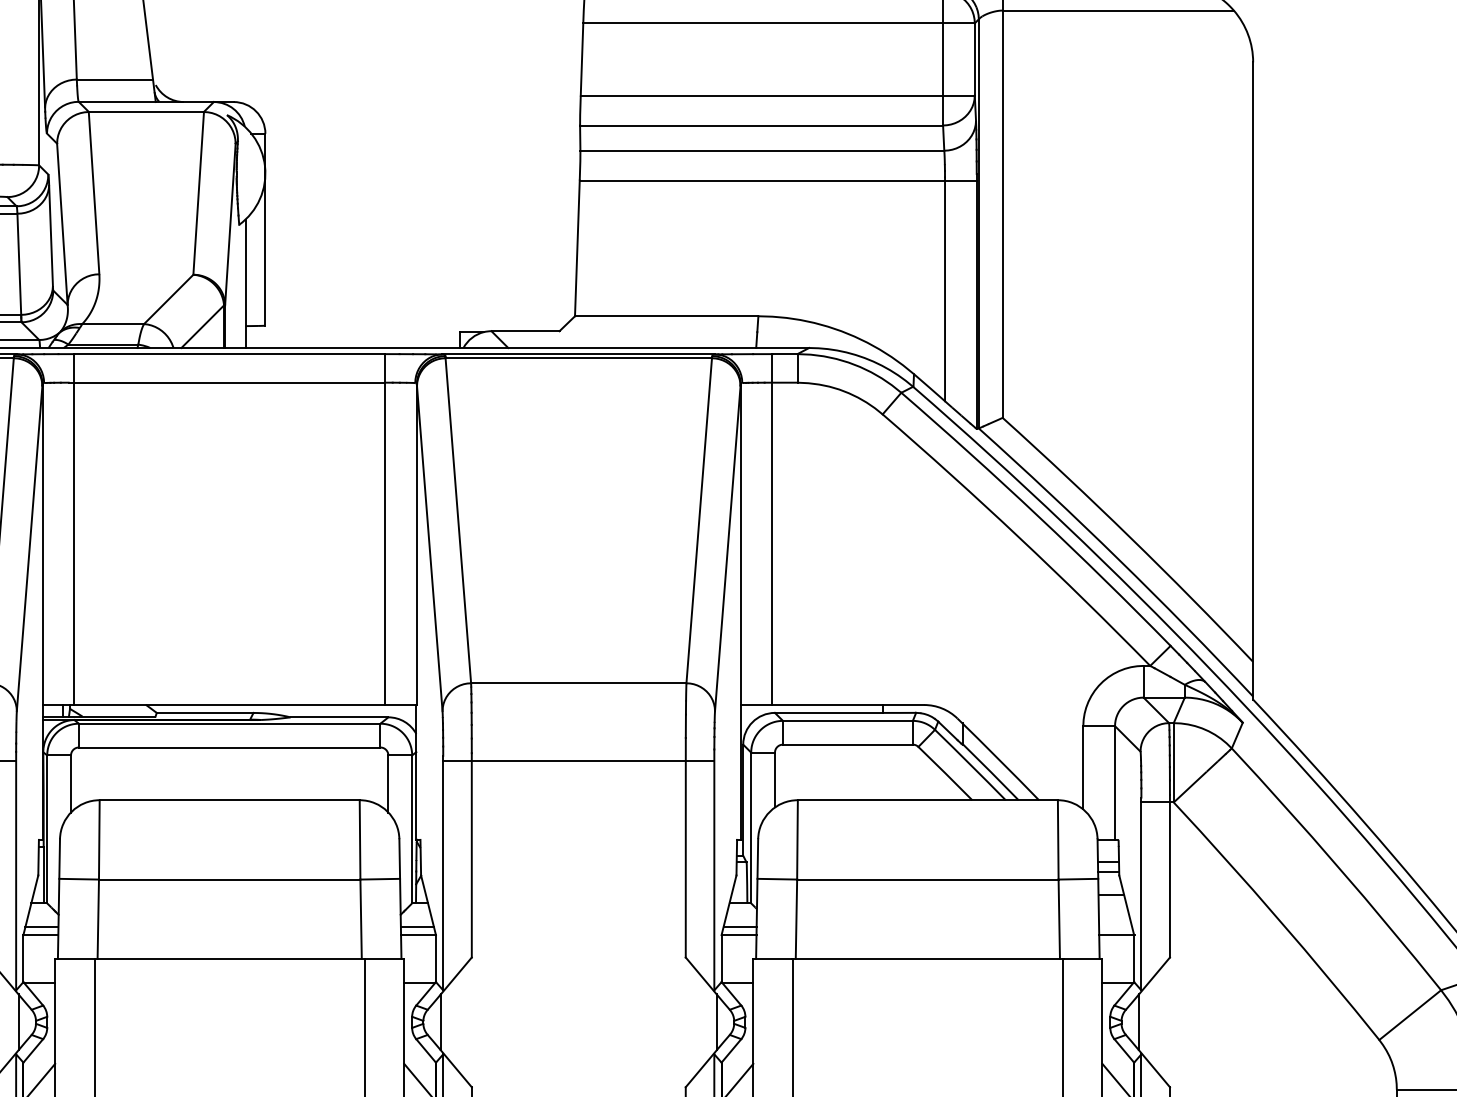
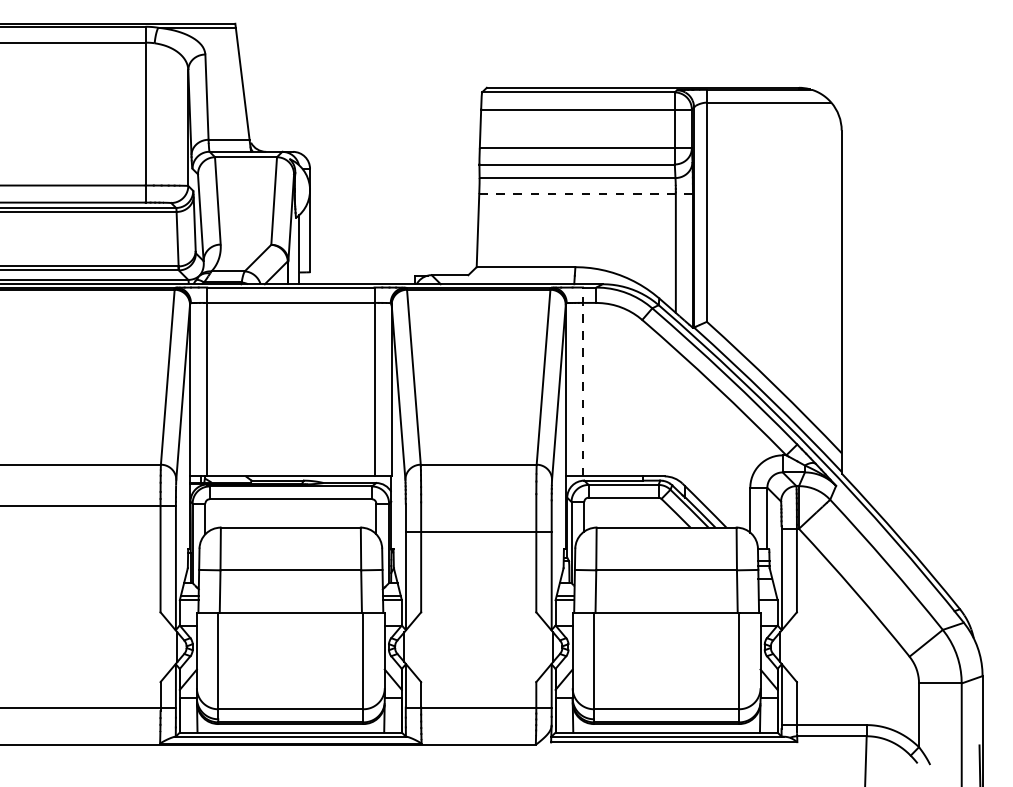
line: (779, 181) -> (586, 194), solid -> dashed
line: (771, 528) -> (582, 381), solid -> dashed
line: (578, 760) -> (478, 532), moved

